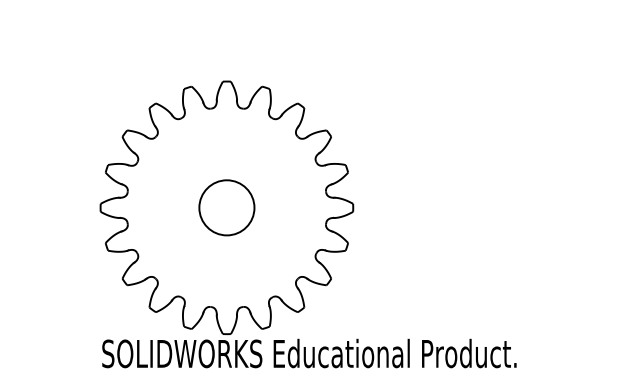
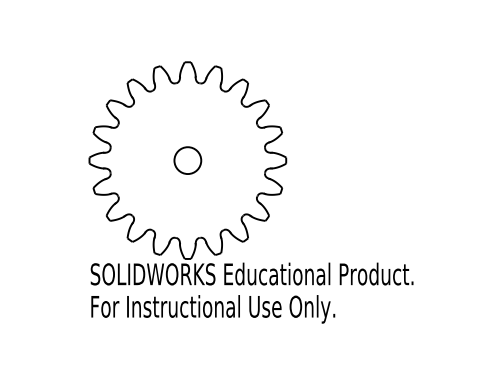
circle: (226, 207) -> (187, 160), size x0.62

